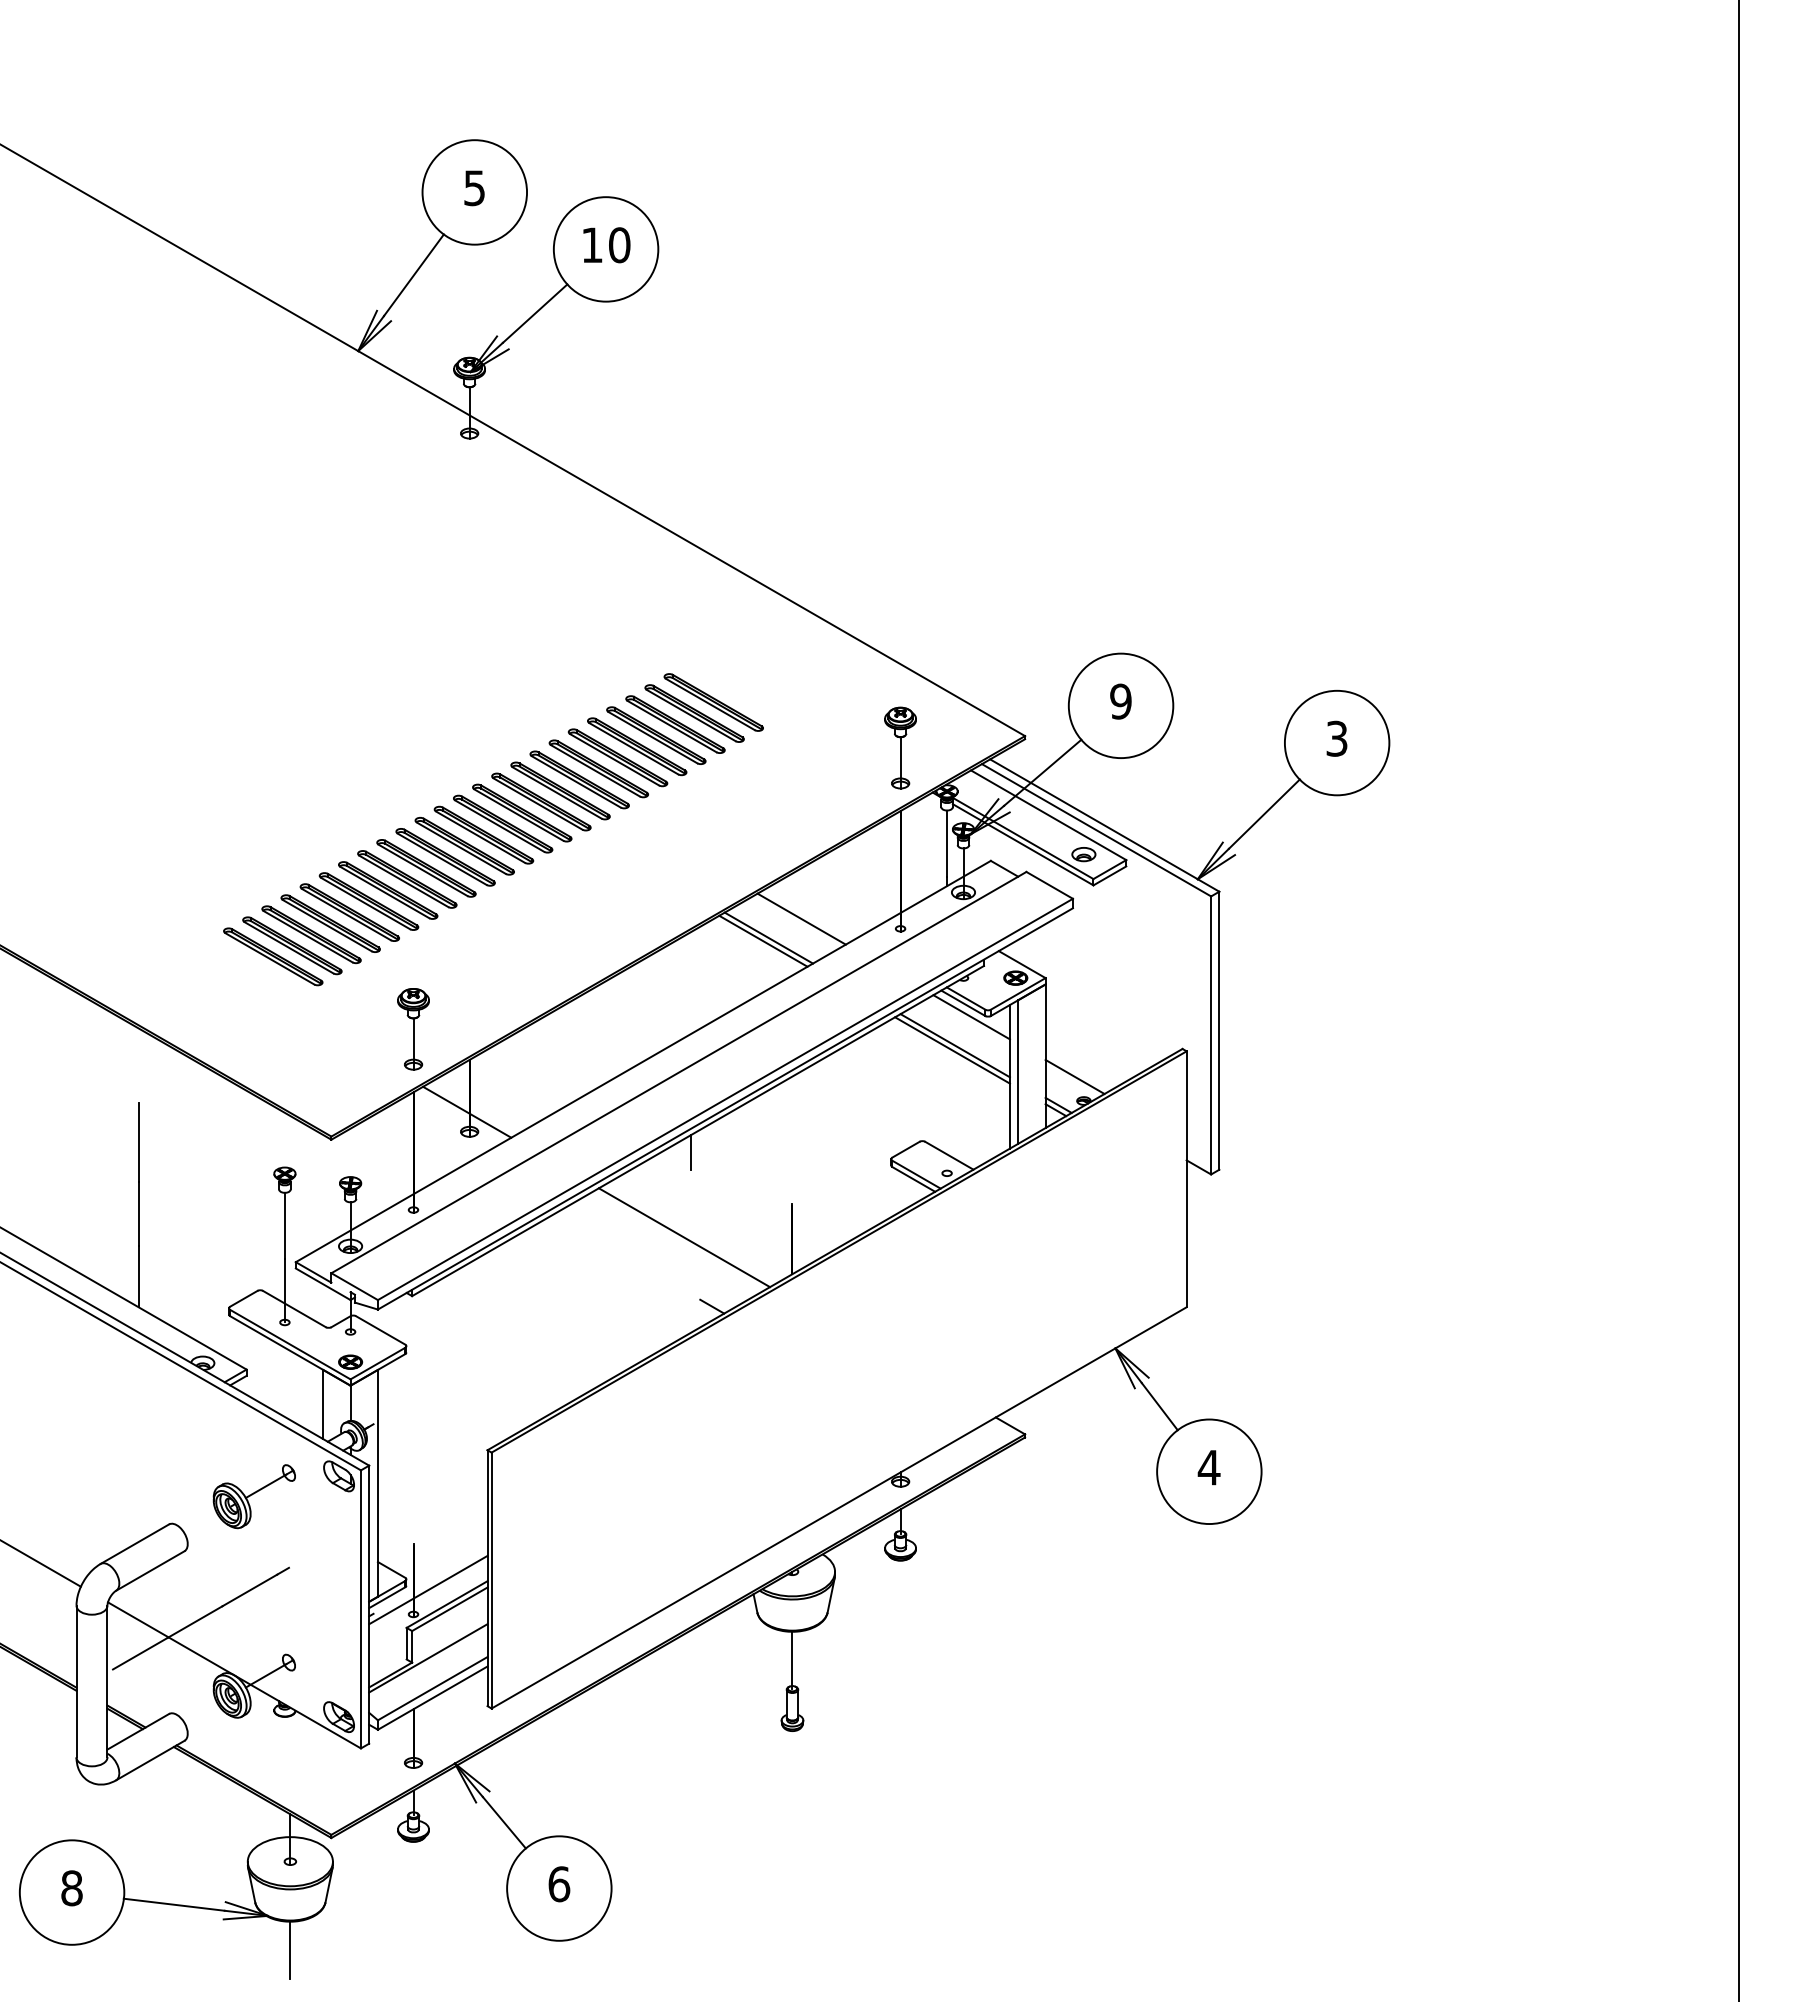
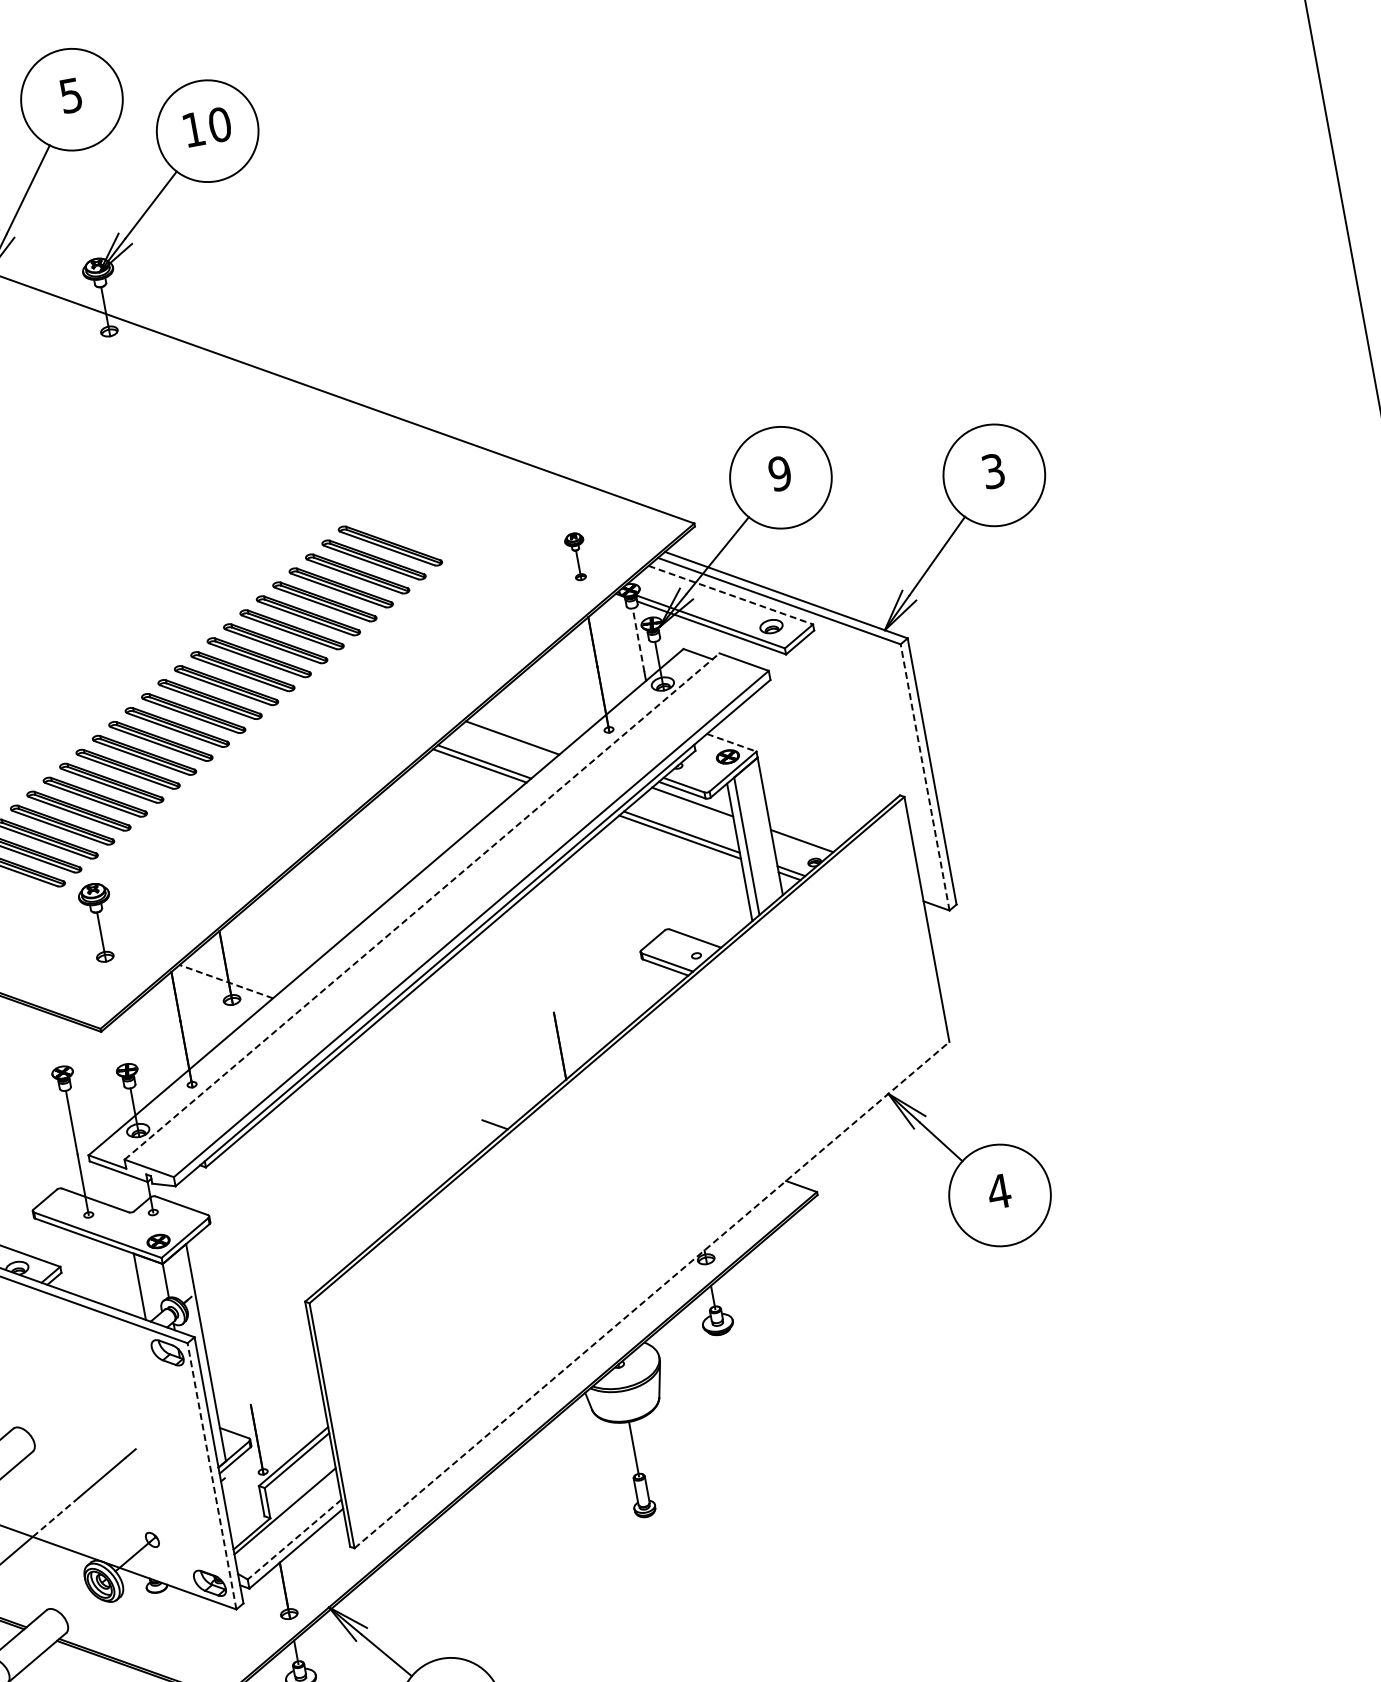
part: (900, 747) -> (577, 556), size x0.6
line: (1048, 815) -> (730, 595), solid -> dashed
line: (947, 843) -> (638, 639), solid -> dashed
line: (1022, 964) -> (732, 742), solid -> dashed
part: (413, 1029) -> (99, 923), moved
line: (1211, 1034) -> (925, 776), solid -> dashed
line: (679, 1072) -> (422, 906), solid -> dashed
line: (467, 1112) -> (226, 981), solid -> dashed
line: (690, 1152) -> (447, 980), removed
line: (684, 1237) -> (456, 1063), removed
part: (253, 1496) -> (89, 1387), removed
line: (839, 1507) -> (652, 1294), solid -> dashed
line: (428, 1589) -> (273, 1445), removed
line: (360, 1608) -> (211, 1475), solid -> dashed
line: (195, 1622) -> (55, 1517), solid -> dashed
line: (432, 1688) -> (294, 1539), solid -> dashed

